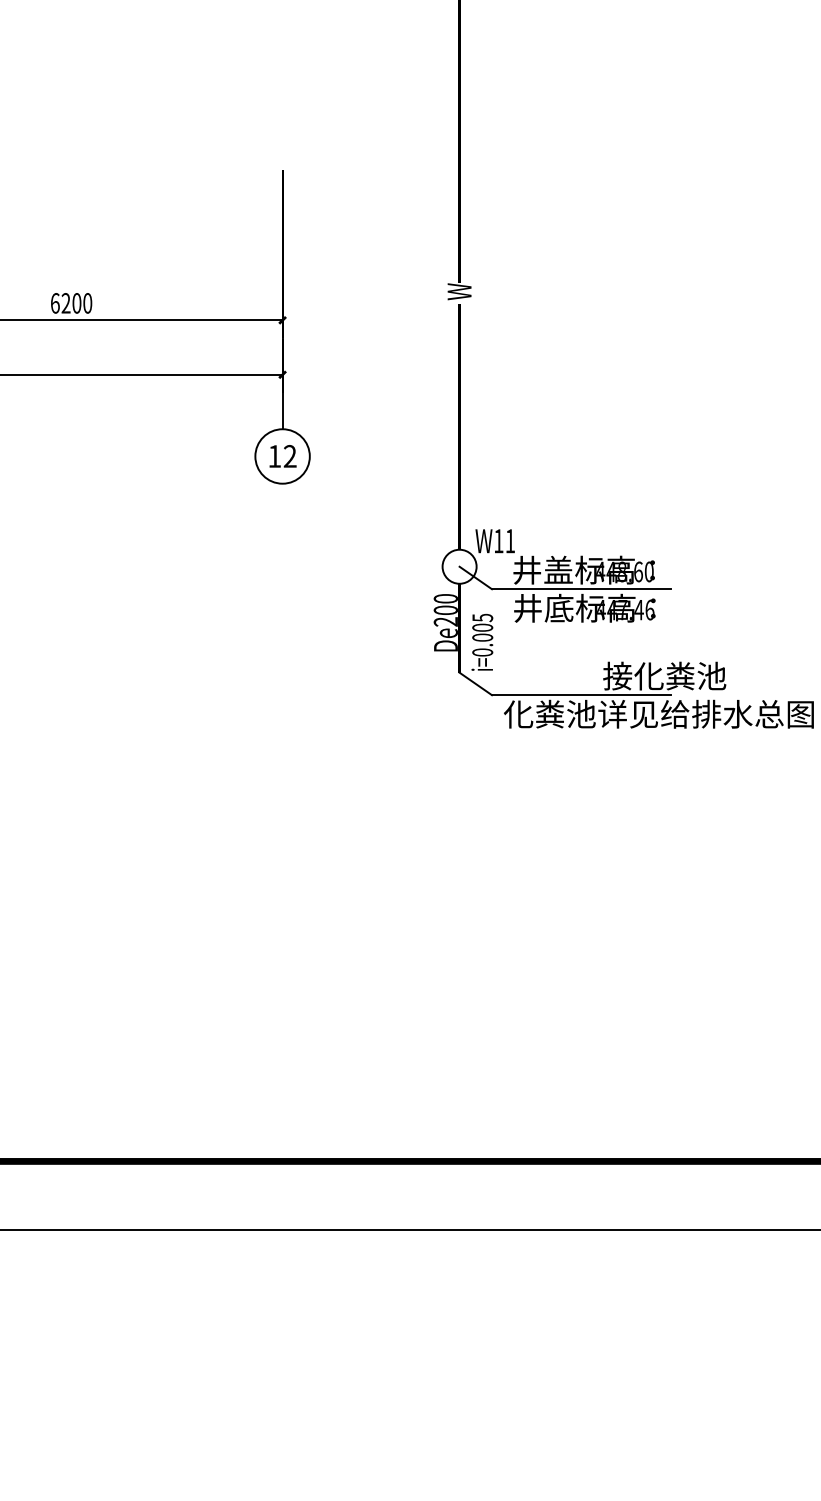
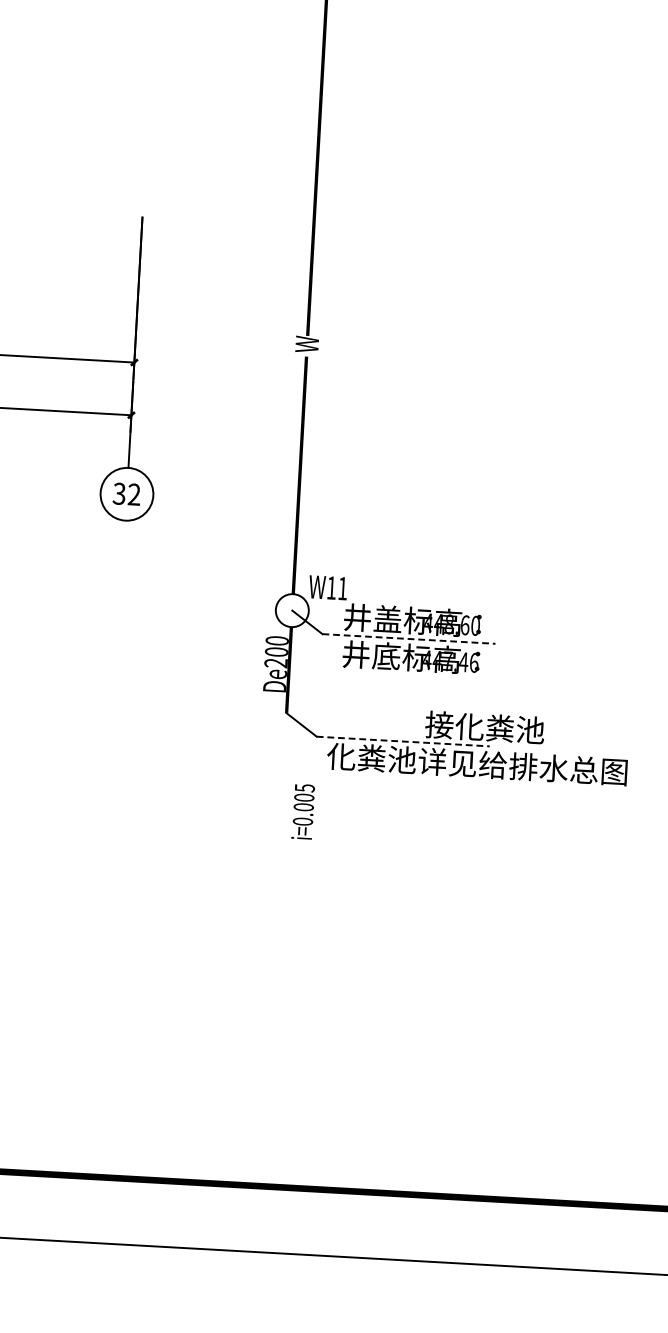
text: (274, 456) -> (119, 493), 12 -> 32
line: (581, 589) -> (409, 639), solid -> dashed
text: (482, 642) -> (303, 811), moved
line: (581, 695) -> (403, 741), solid -> dashed

